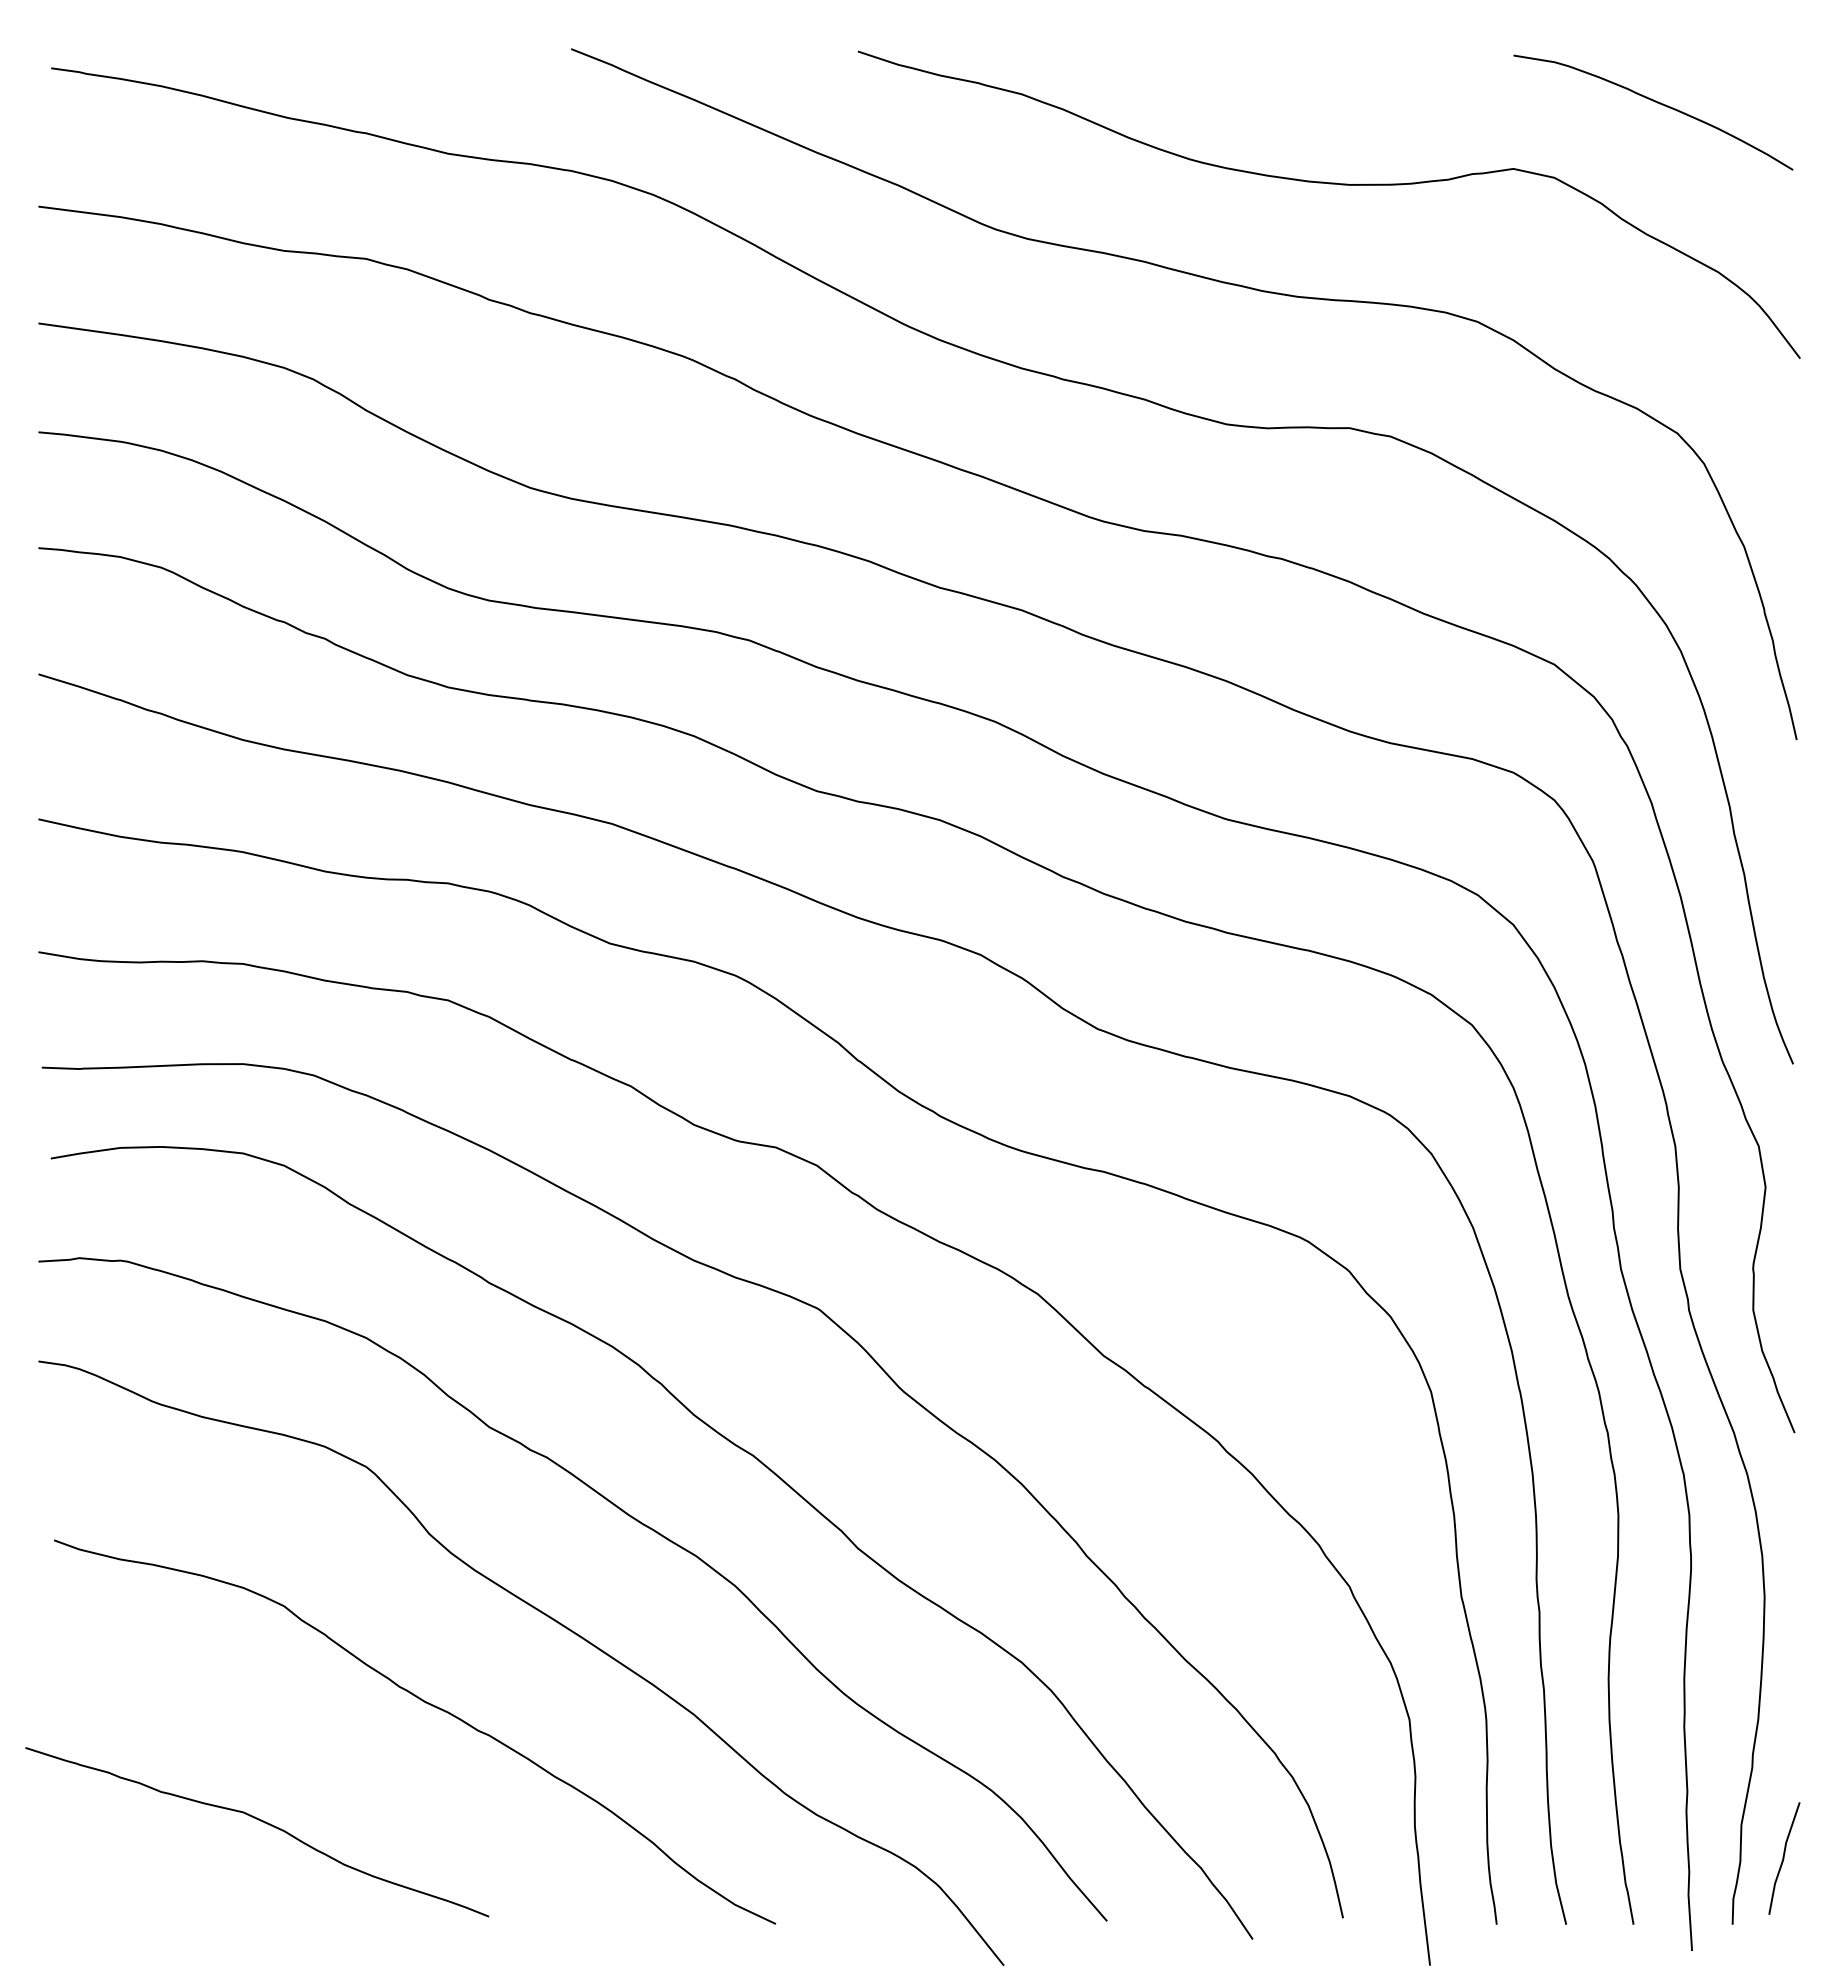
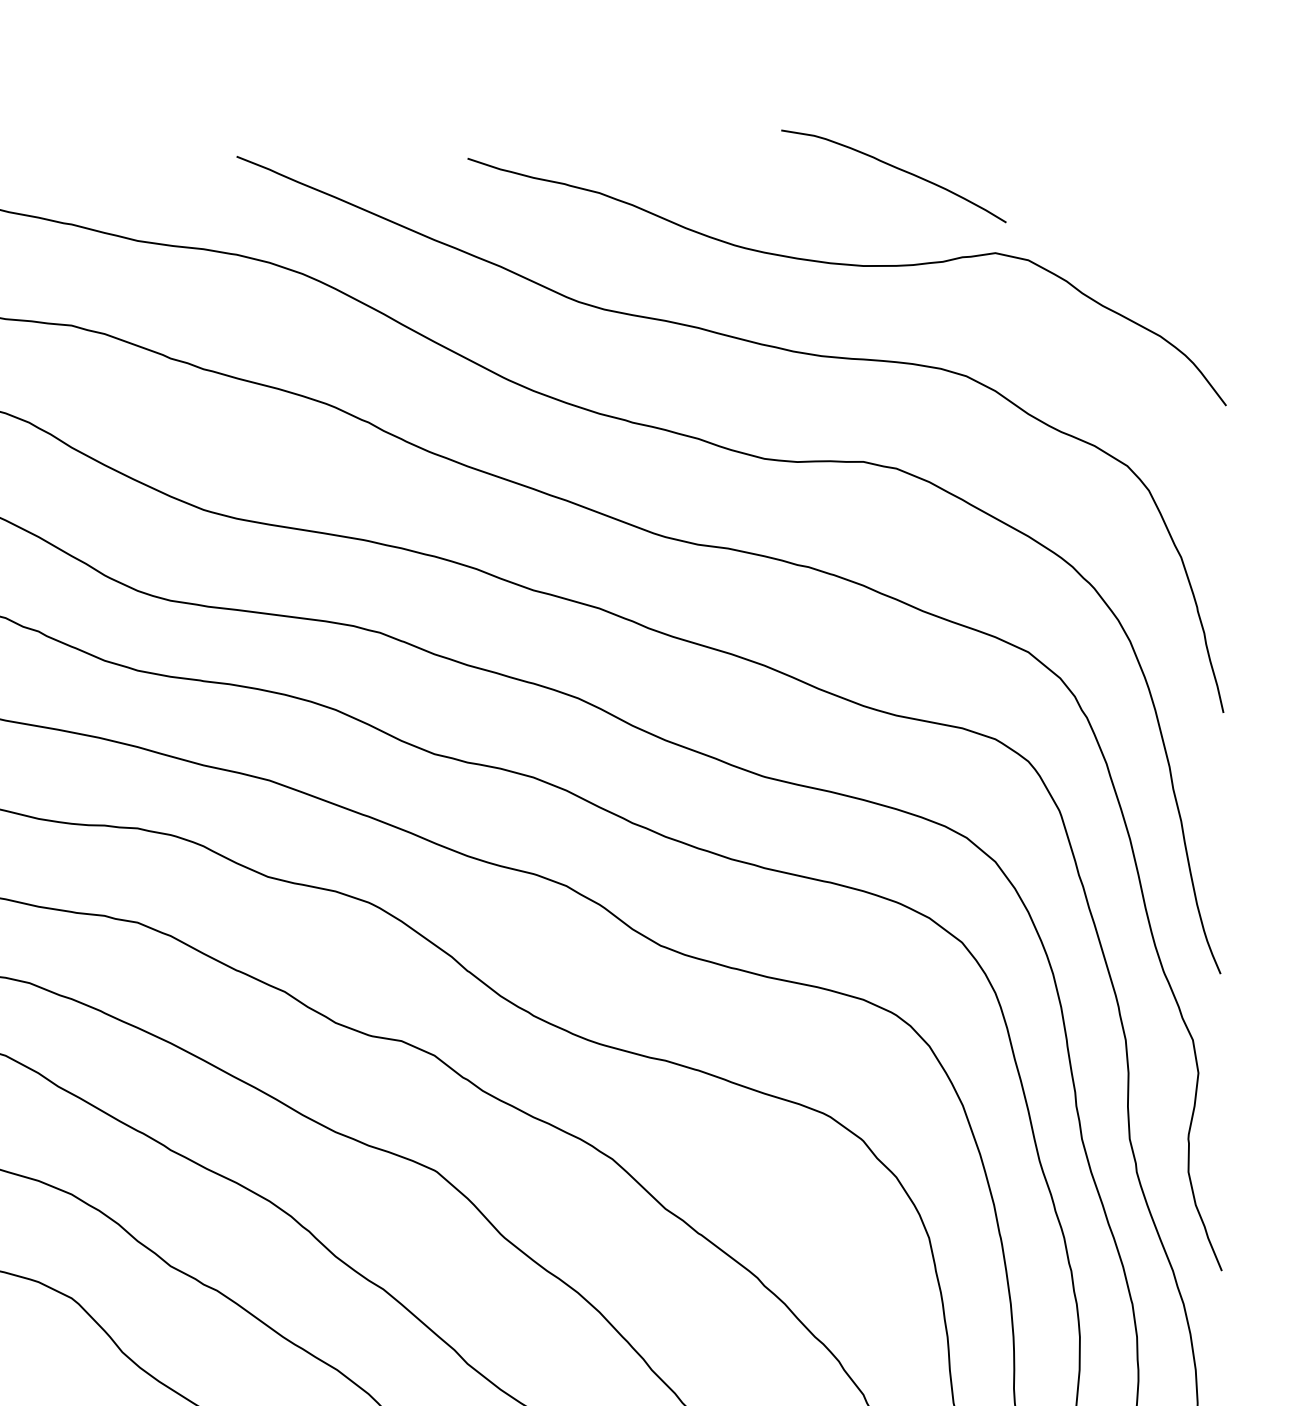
curve: (1657, 103) -> (897, 169), moved

